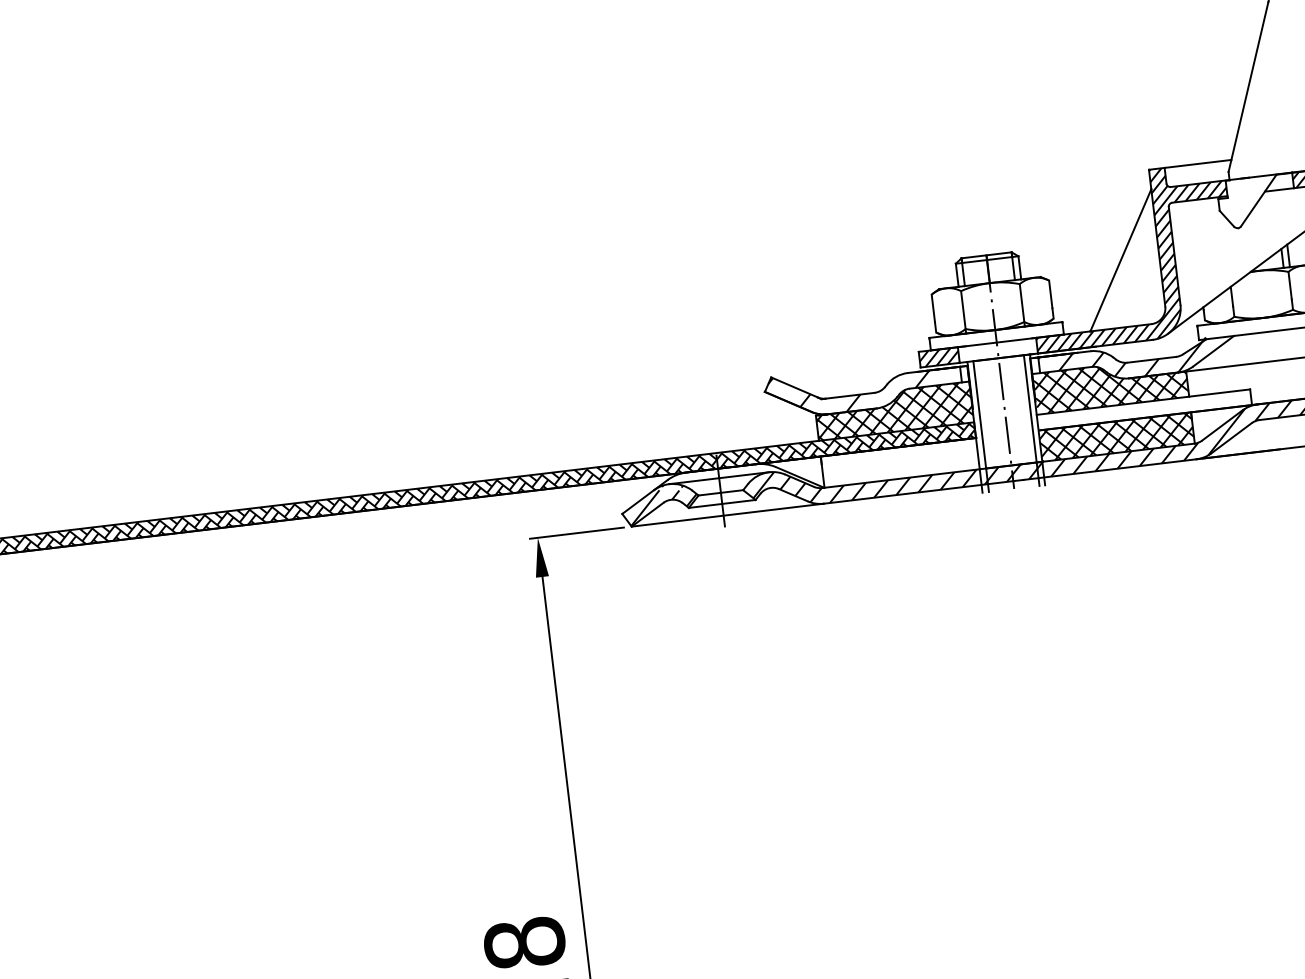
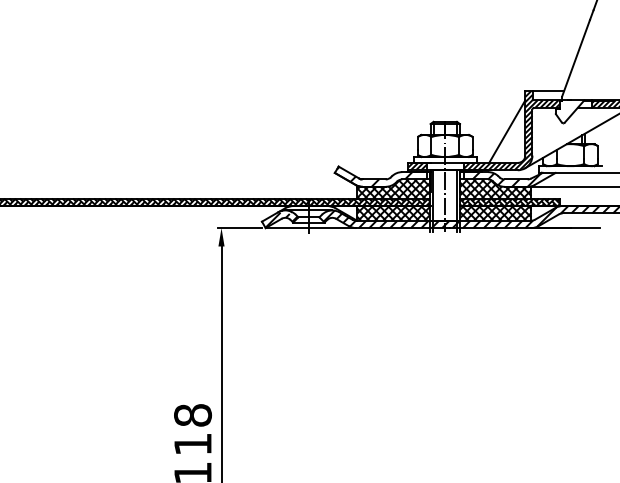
hatch: (1143, 410) -> (509, 202), added
hatch: (899, 463) -> (393, 213), added

